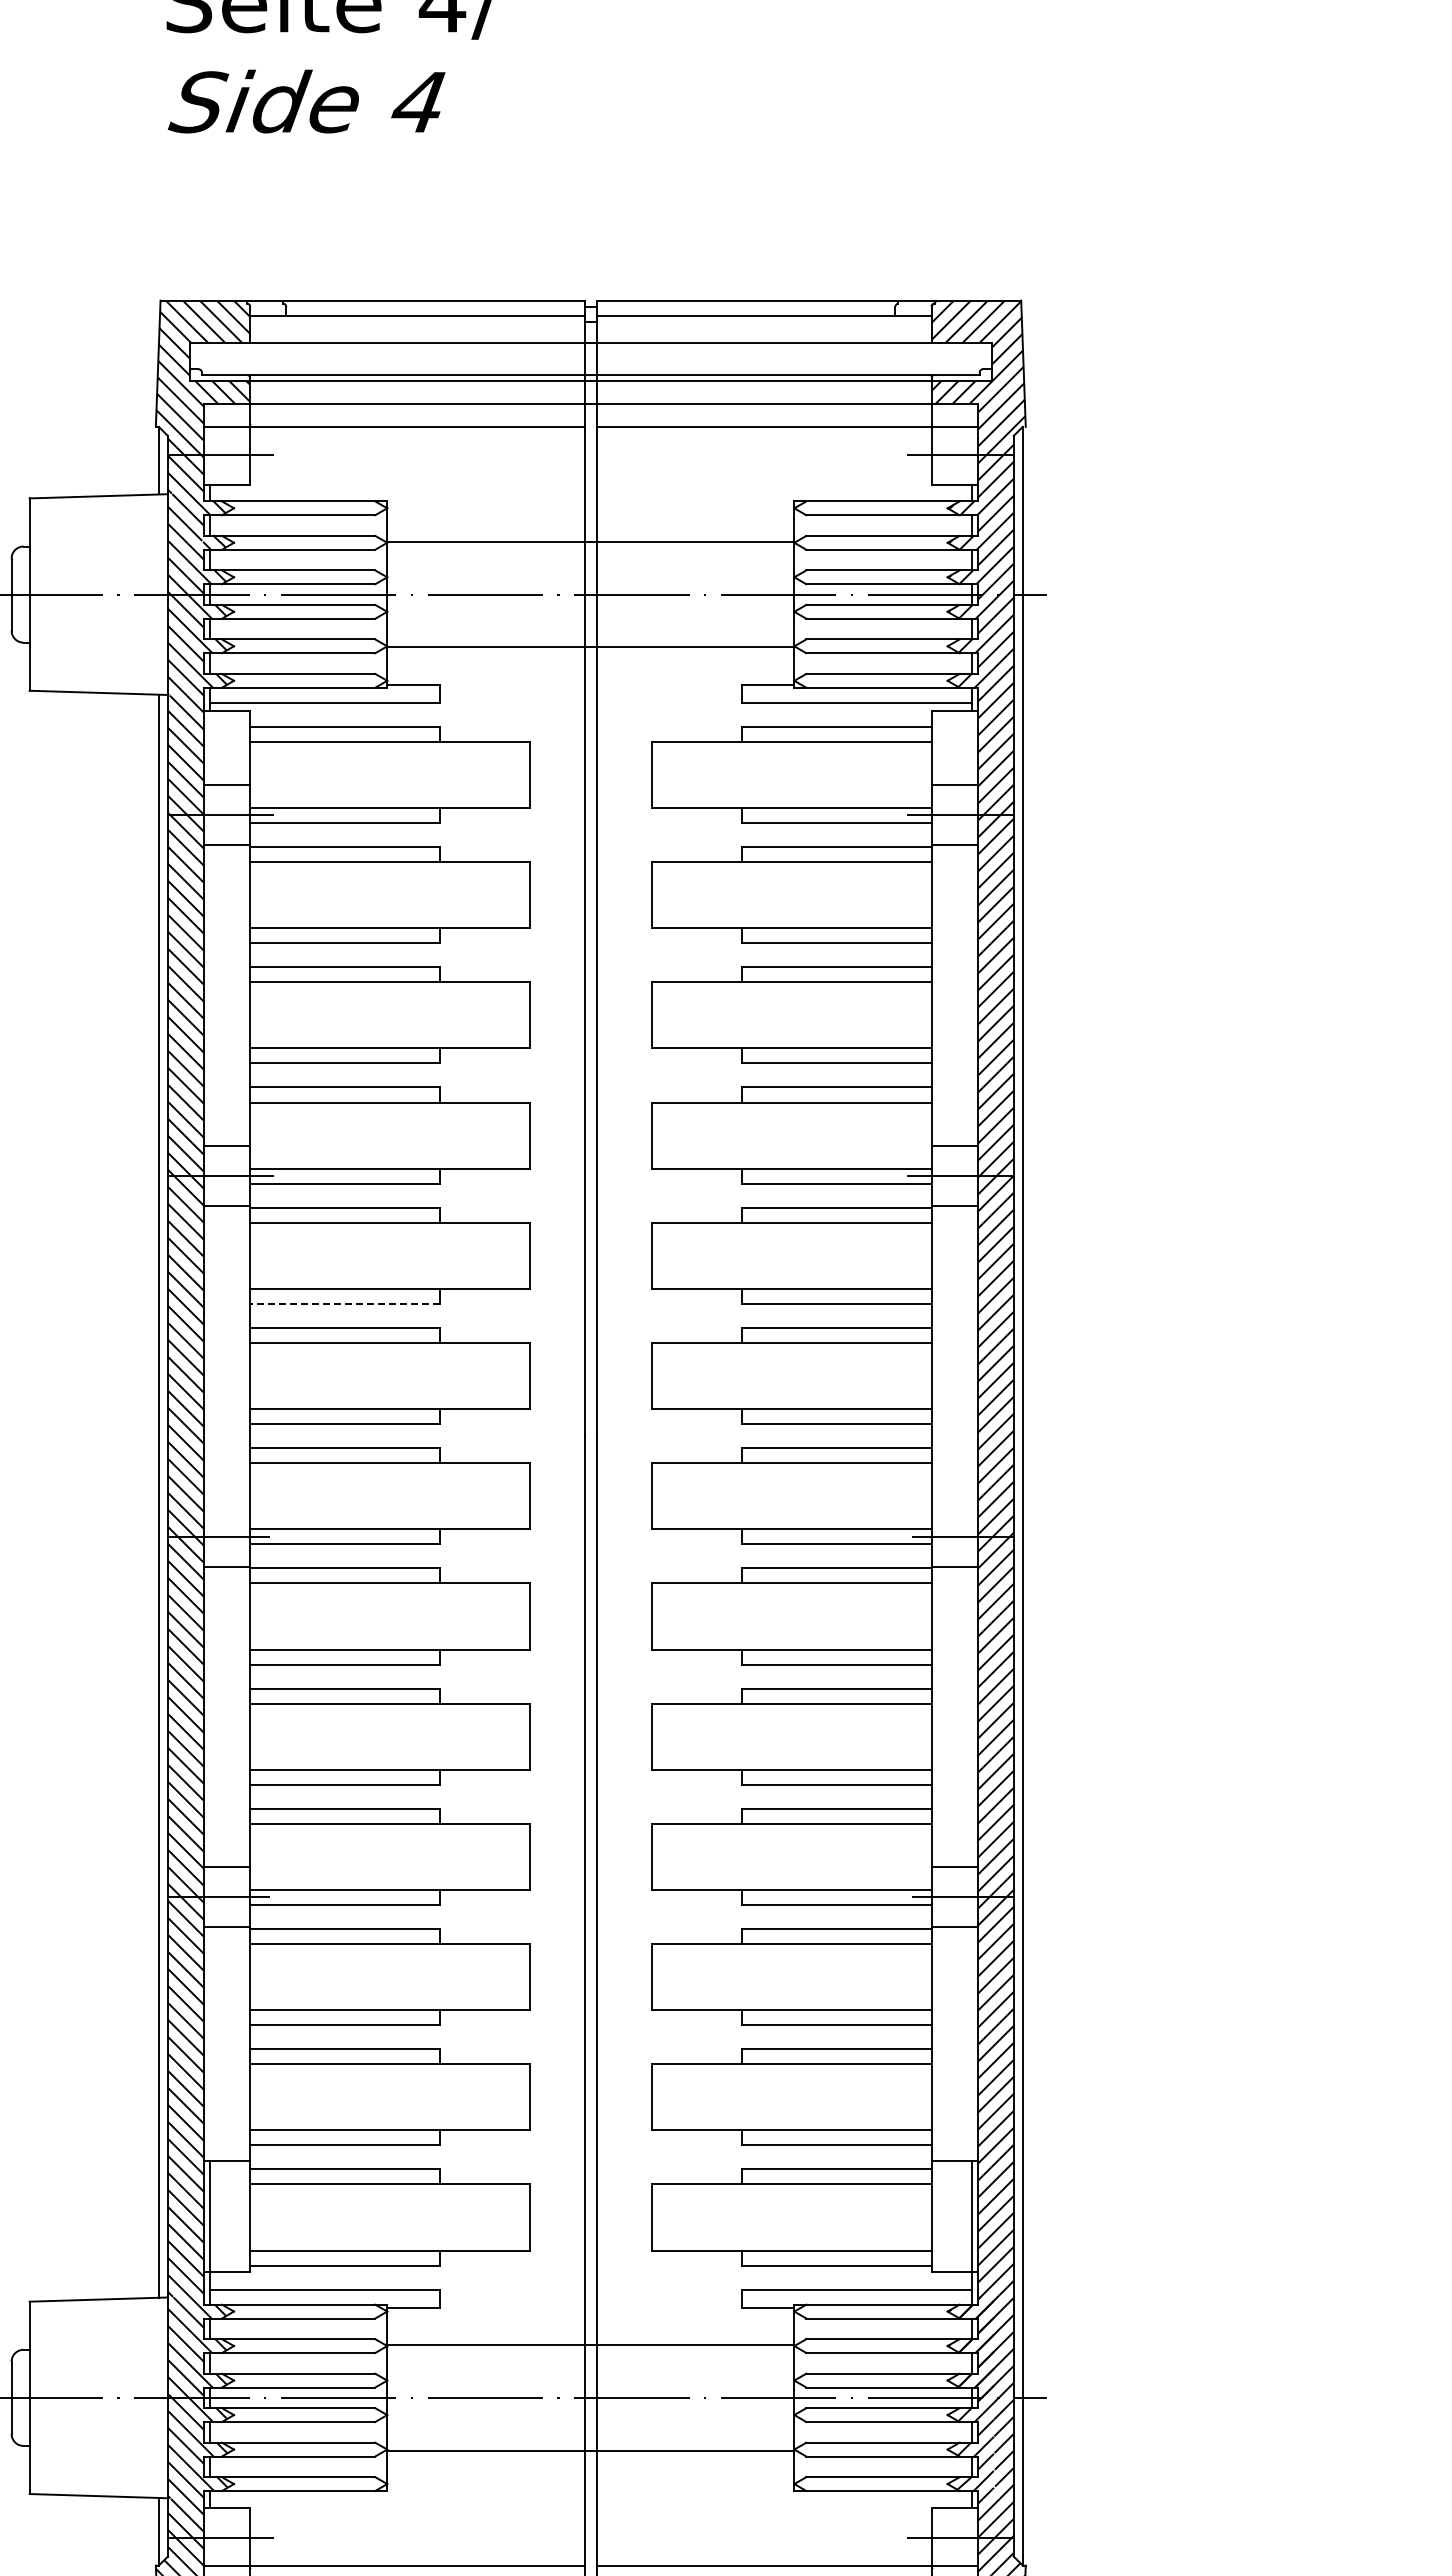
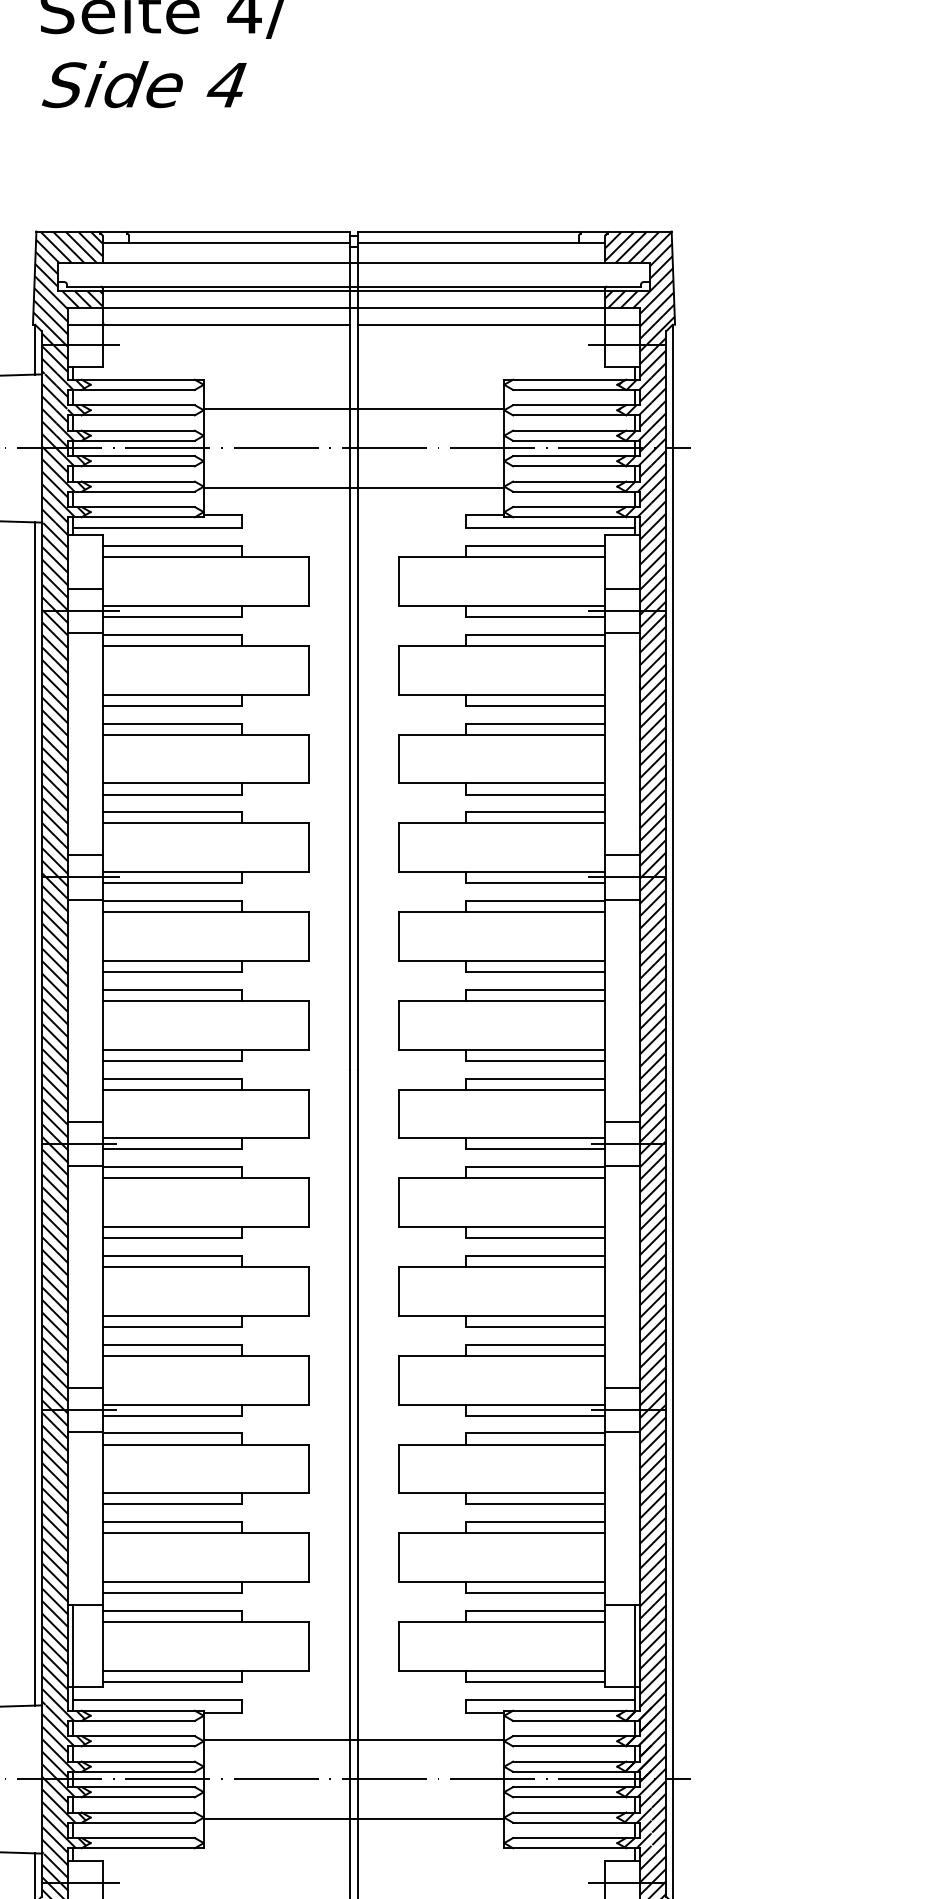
line: (344, 1303) -> (172, 971), dashed -> solid
line: (226, 1506) -> (85, 1121), added
line: (954, 1506) -> (622, 1121), added

